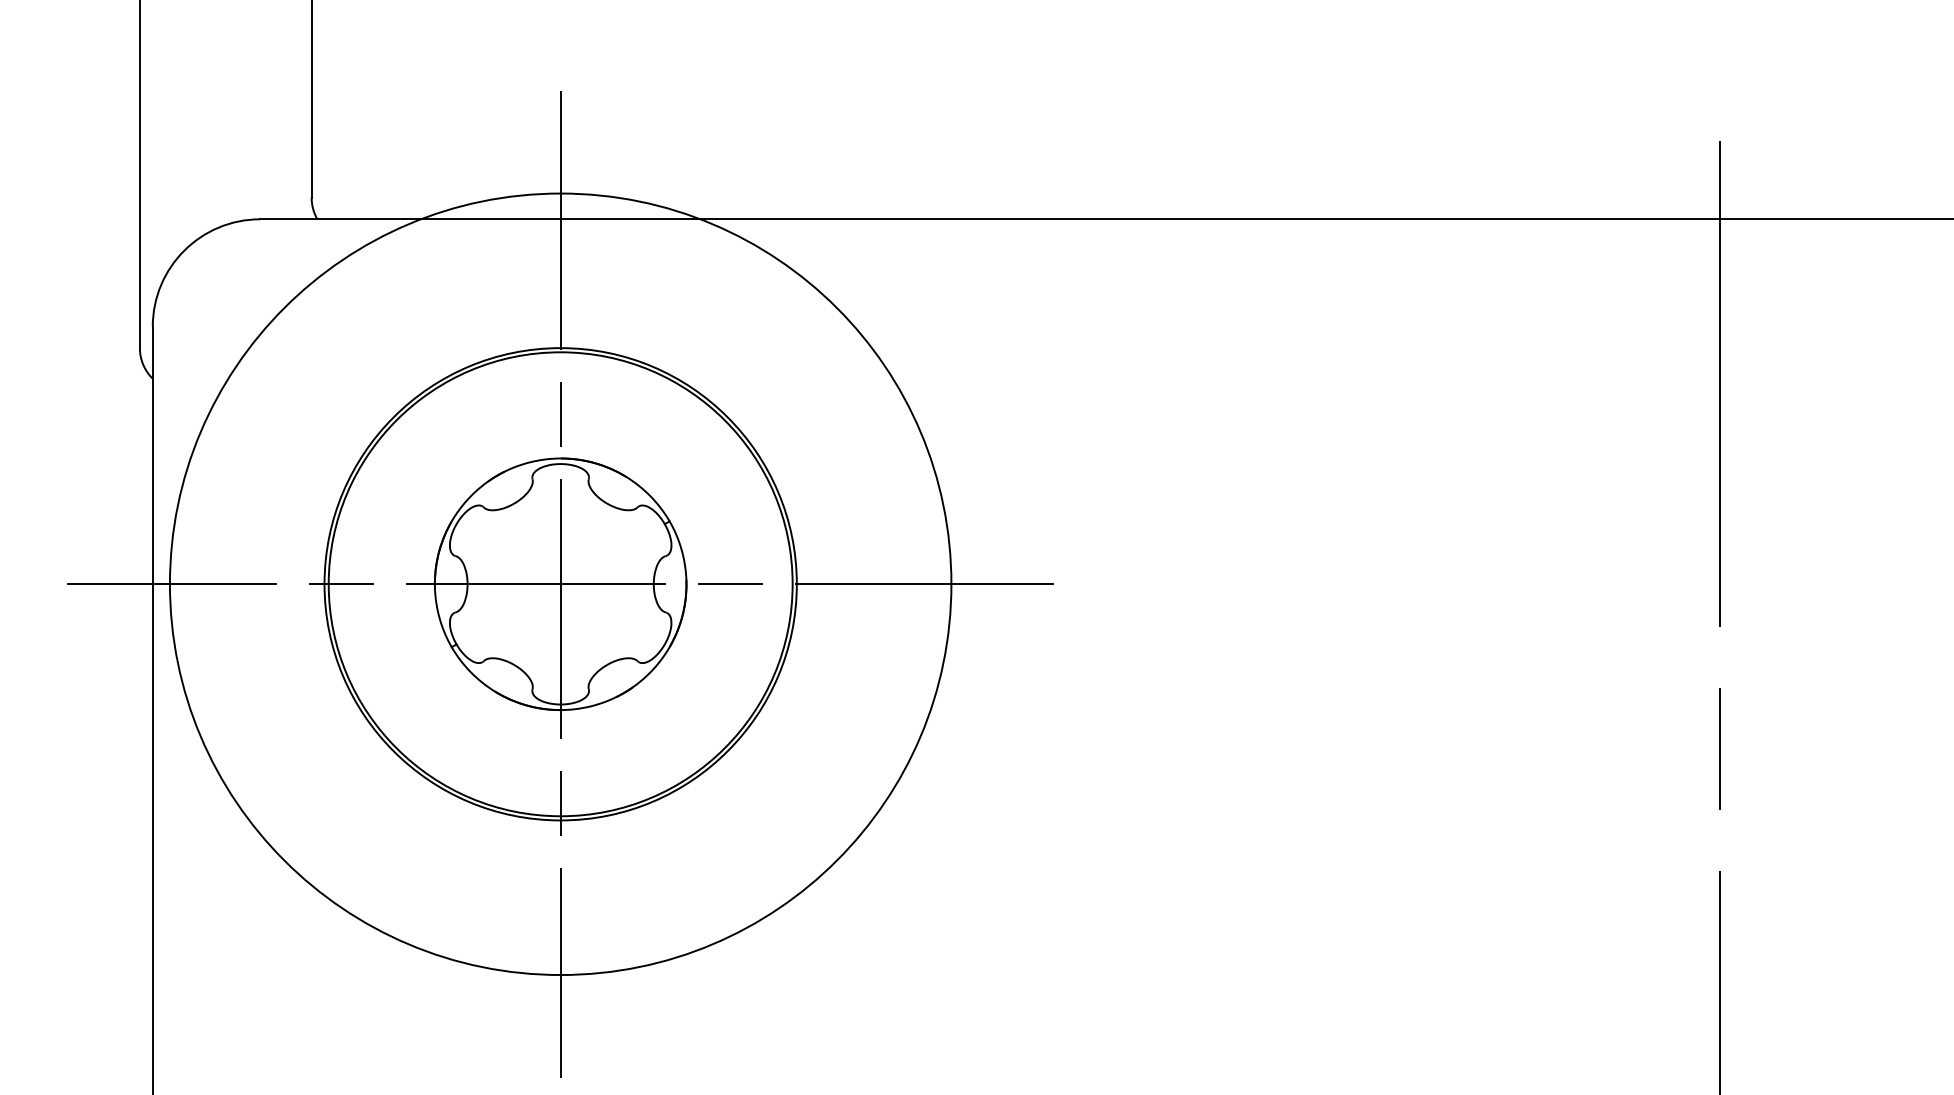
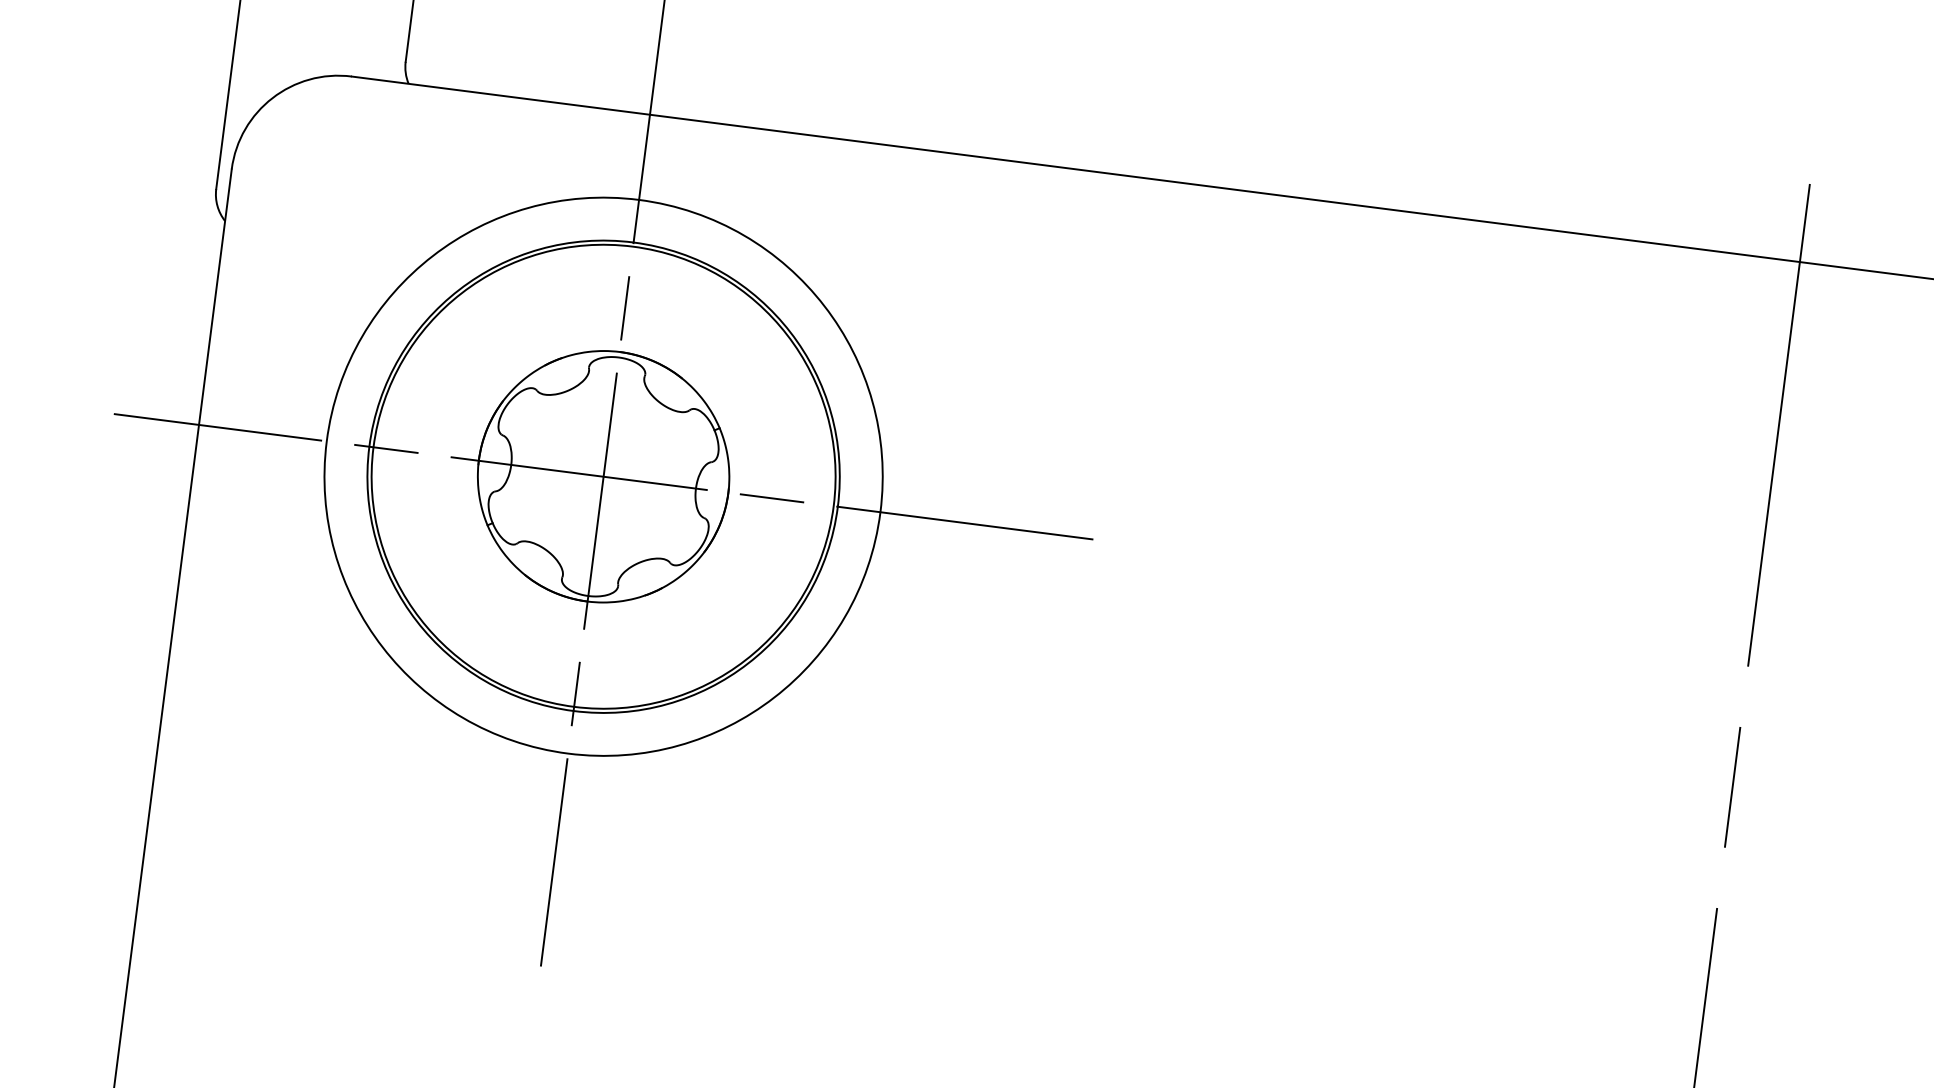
circle: (560, 584) -> (603, 476), size x0.71

